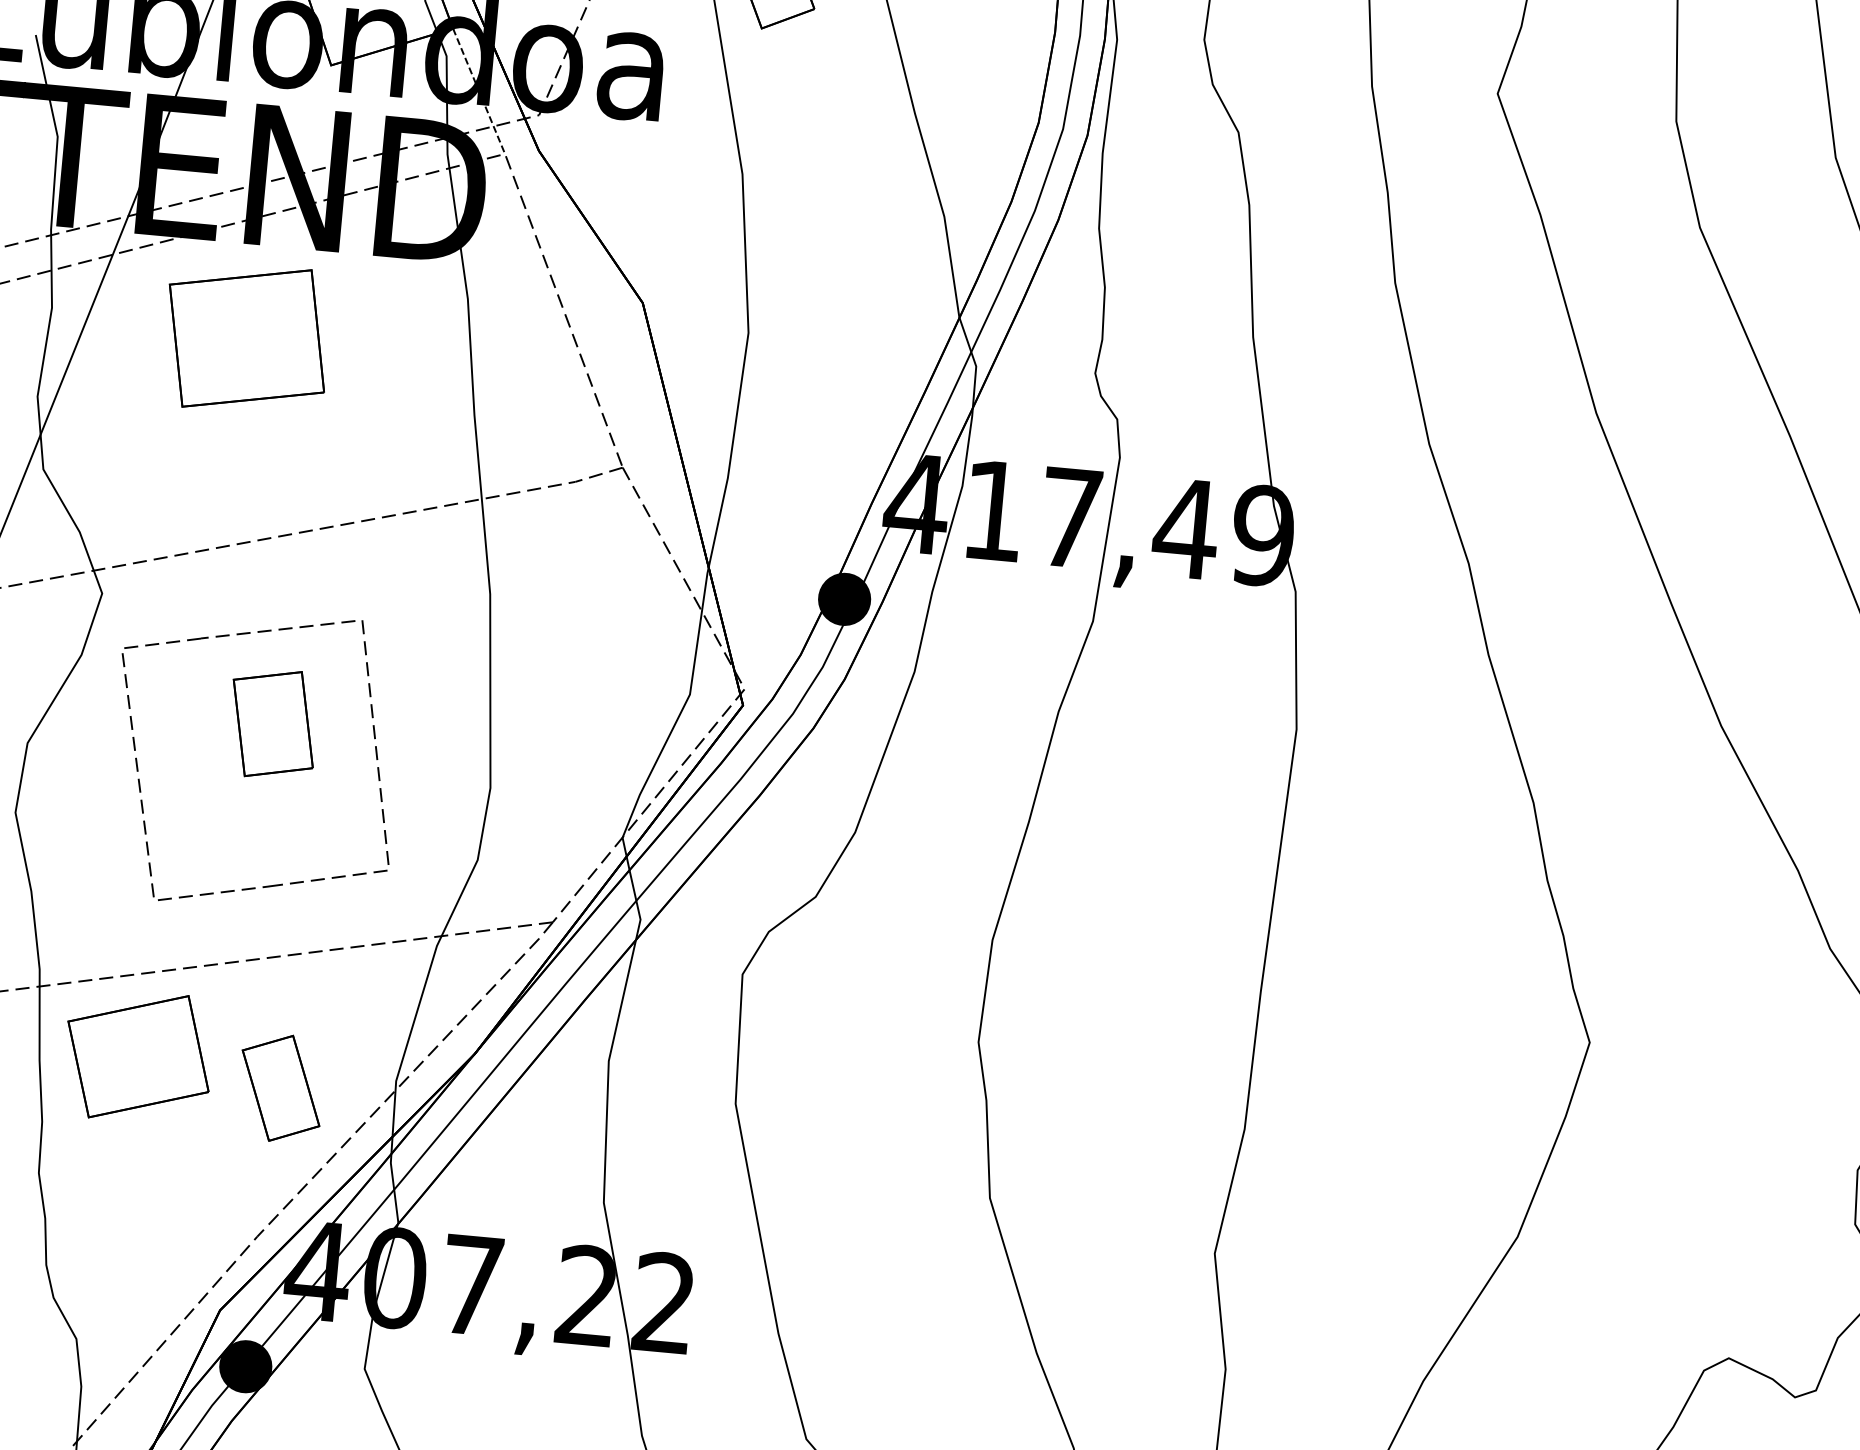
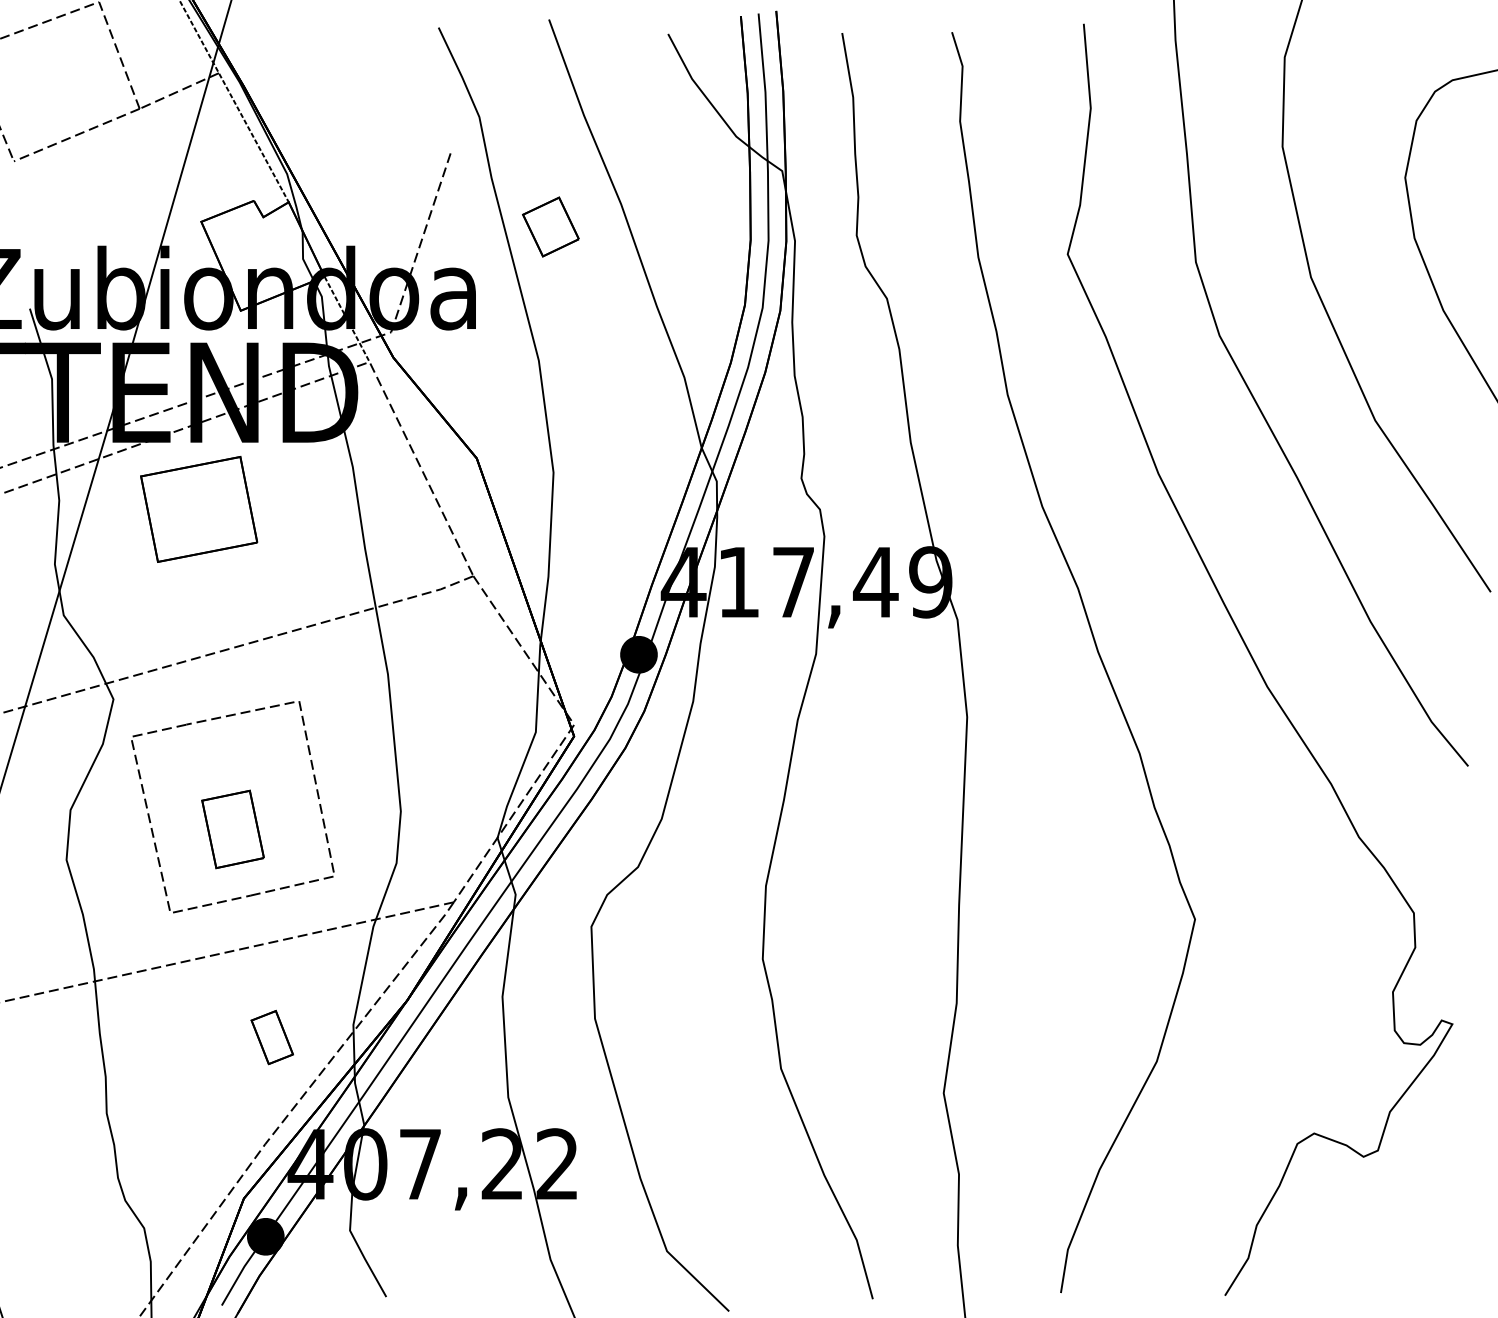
part: (272, 724) -> (232, 829), moved
part: (138, 1056) -> (169, 1024), removed
part: (279, 1088) -> (271, 1037), size x0.7

